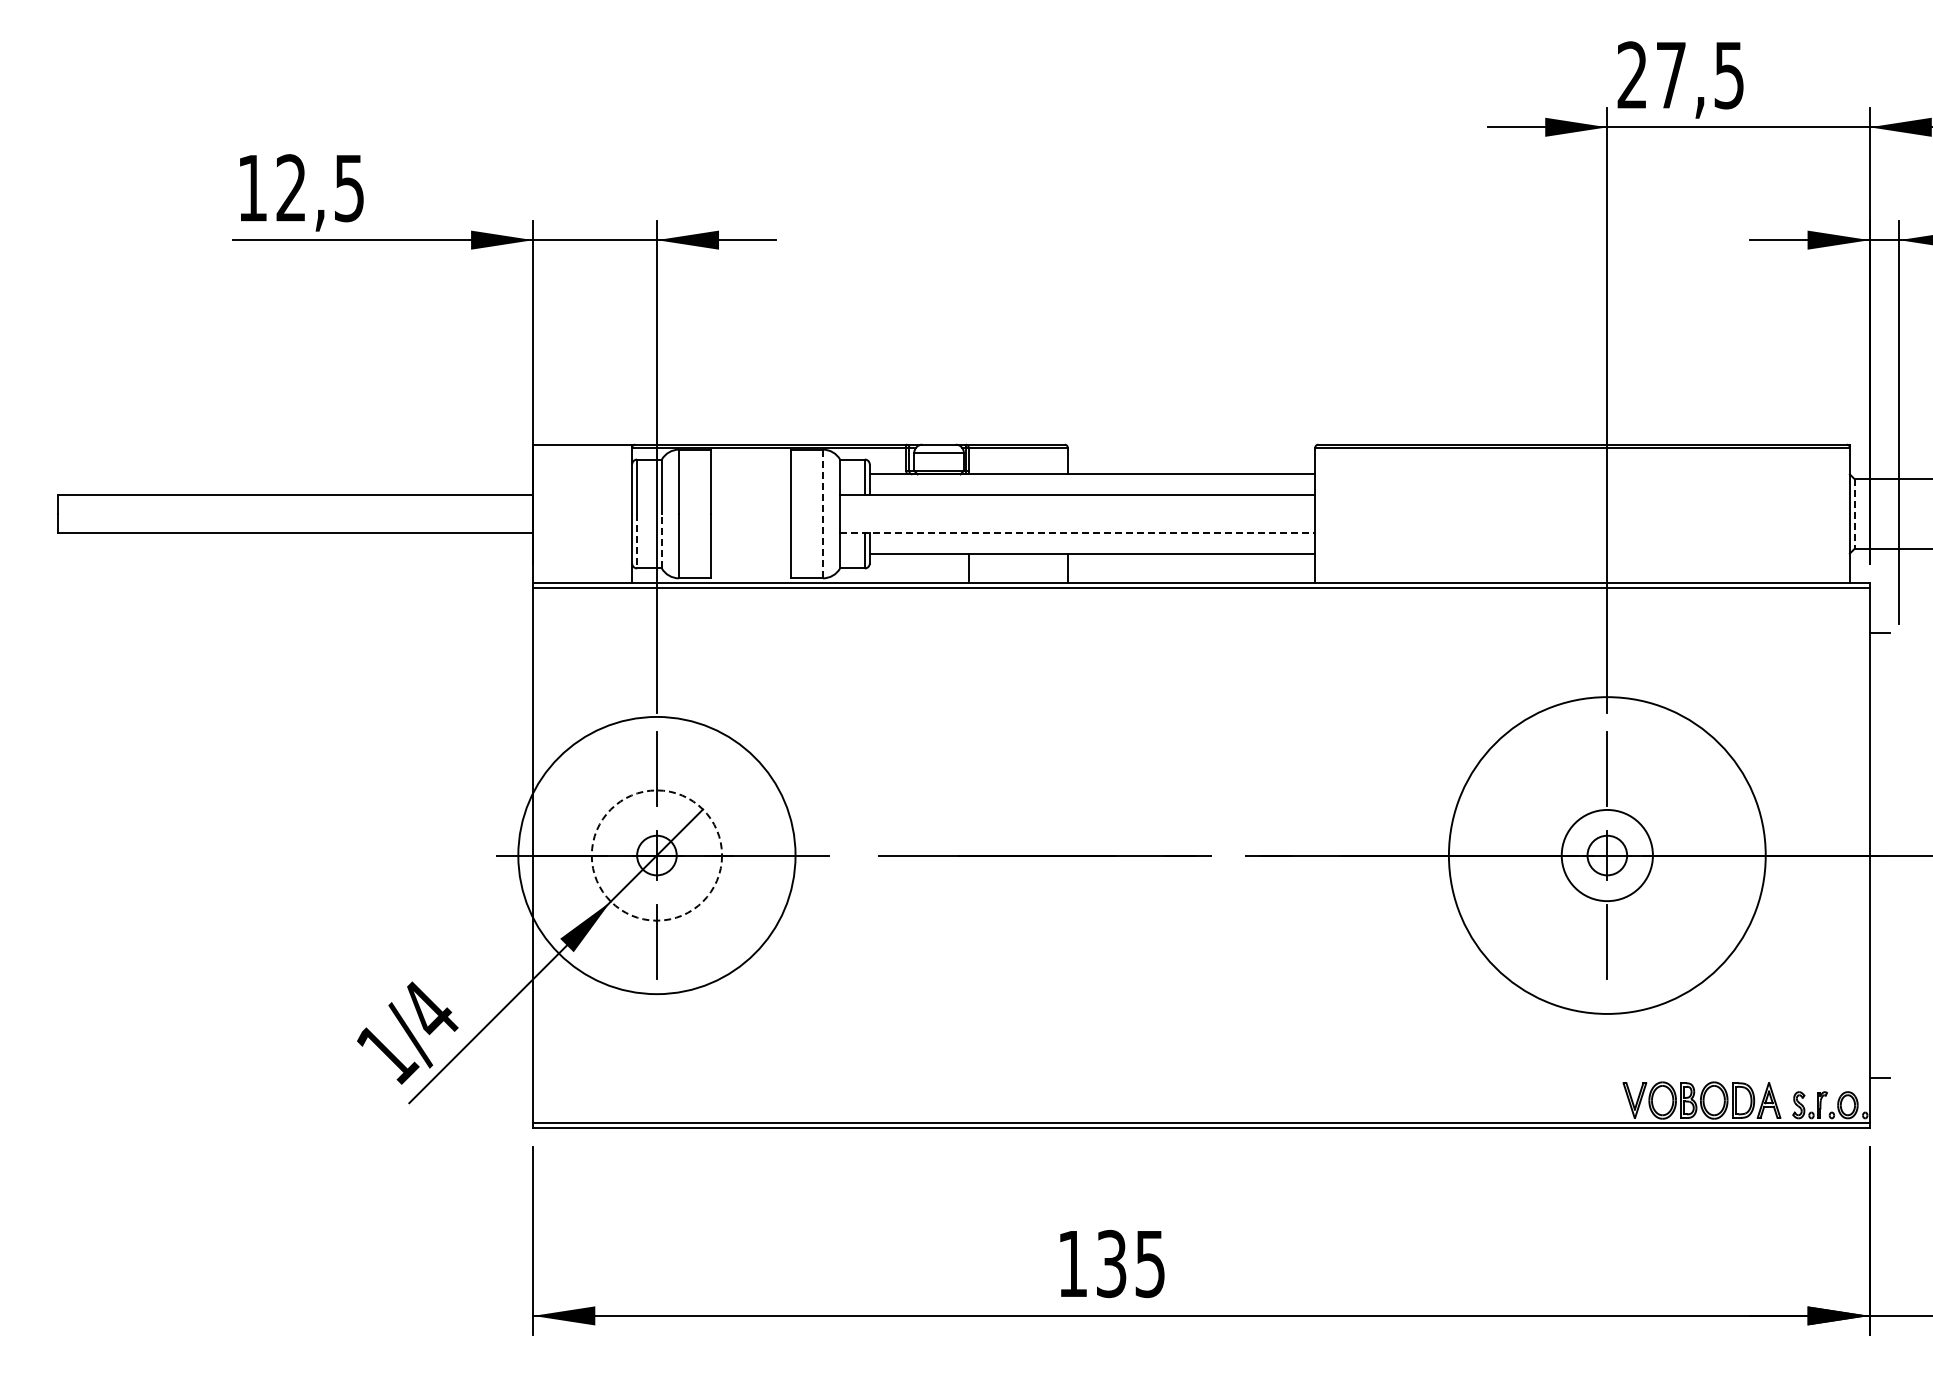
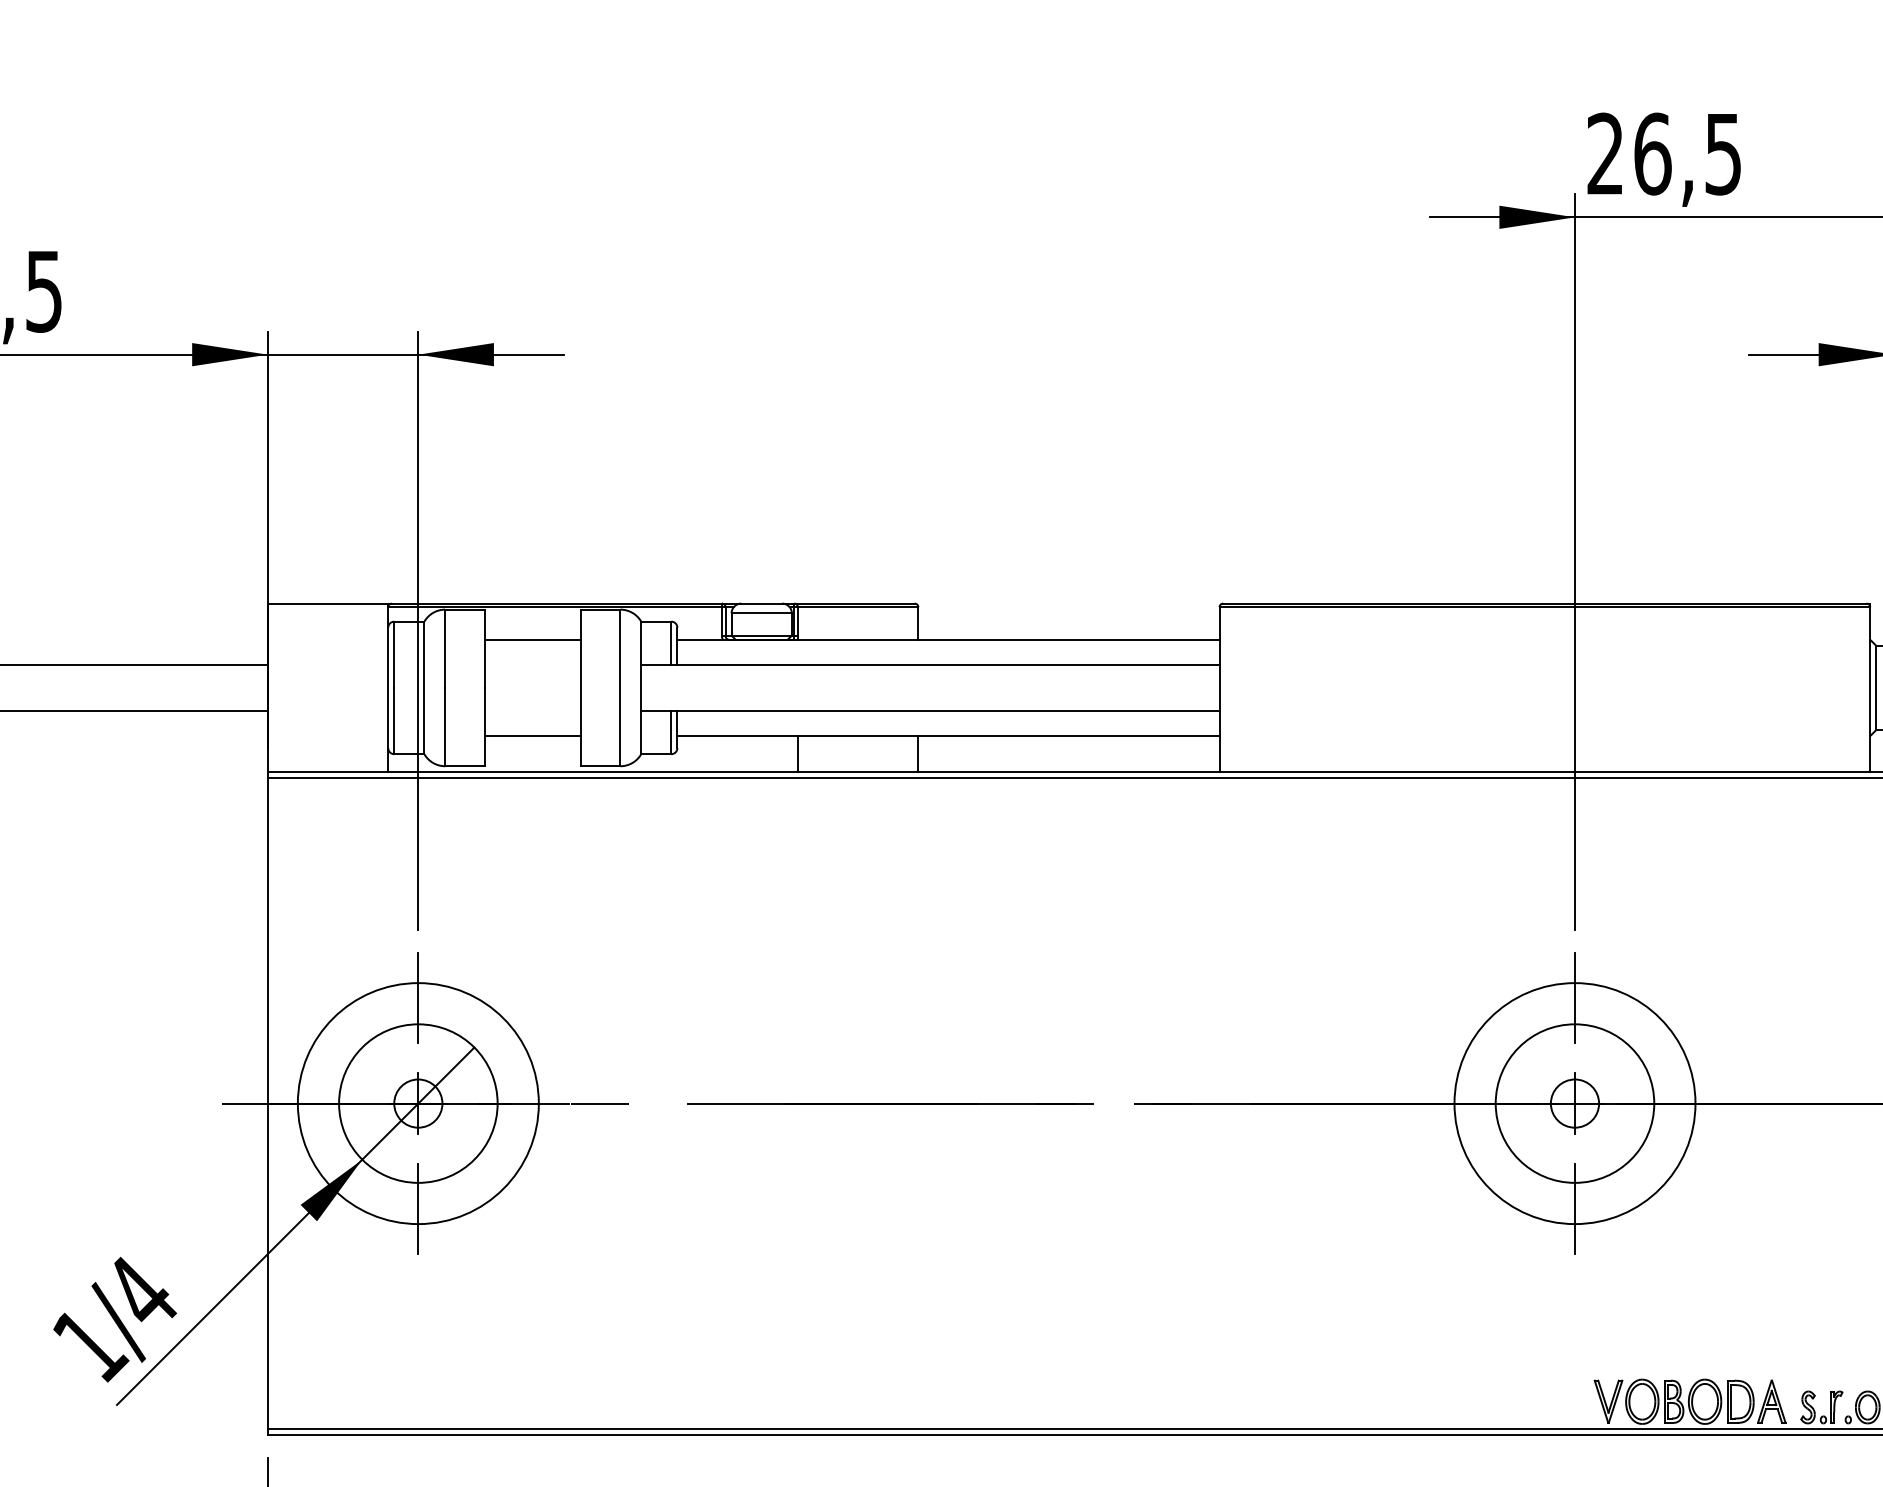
text: (1671, 75) -> (1653, 154), 27,5 -> 26,5
line: (750, 474) -> (532, 639), added
line: (822, 513) -> (619, 687), dashed -> solid
line: (1854, 514) -> (1875, 688), dashed -> solid
line: (1077, 532) -> (930, 710), dashed -> solid
line: (661, 540) -> (423, 720), dashed -> solid
line: (637, 541) -> (394, 721), dashed -> solid
line: (750, 553) -> (532, 736), added
circle: (656, 855) -> (417, 1103), dashed -> solid
circle: (656, 855) -> (417, 1103), size x0.71
circle: (1607, 855) -> (1575, 1103), size x0.62
circle: (1607, 855) -> (1575, 1103), size x1.43

